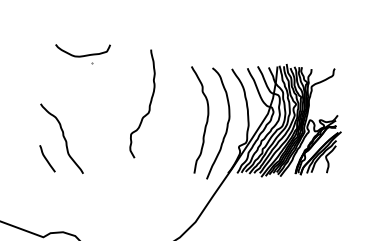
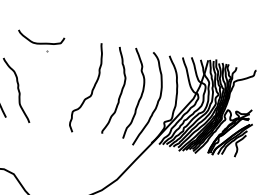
part: (82, 54) -> (39, 42), moved
curve: (148, 106) -> (91, 90), moved
curve: (182, 119) -> (120, 91), added

